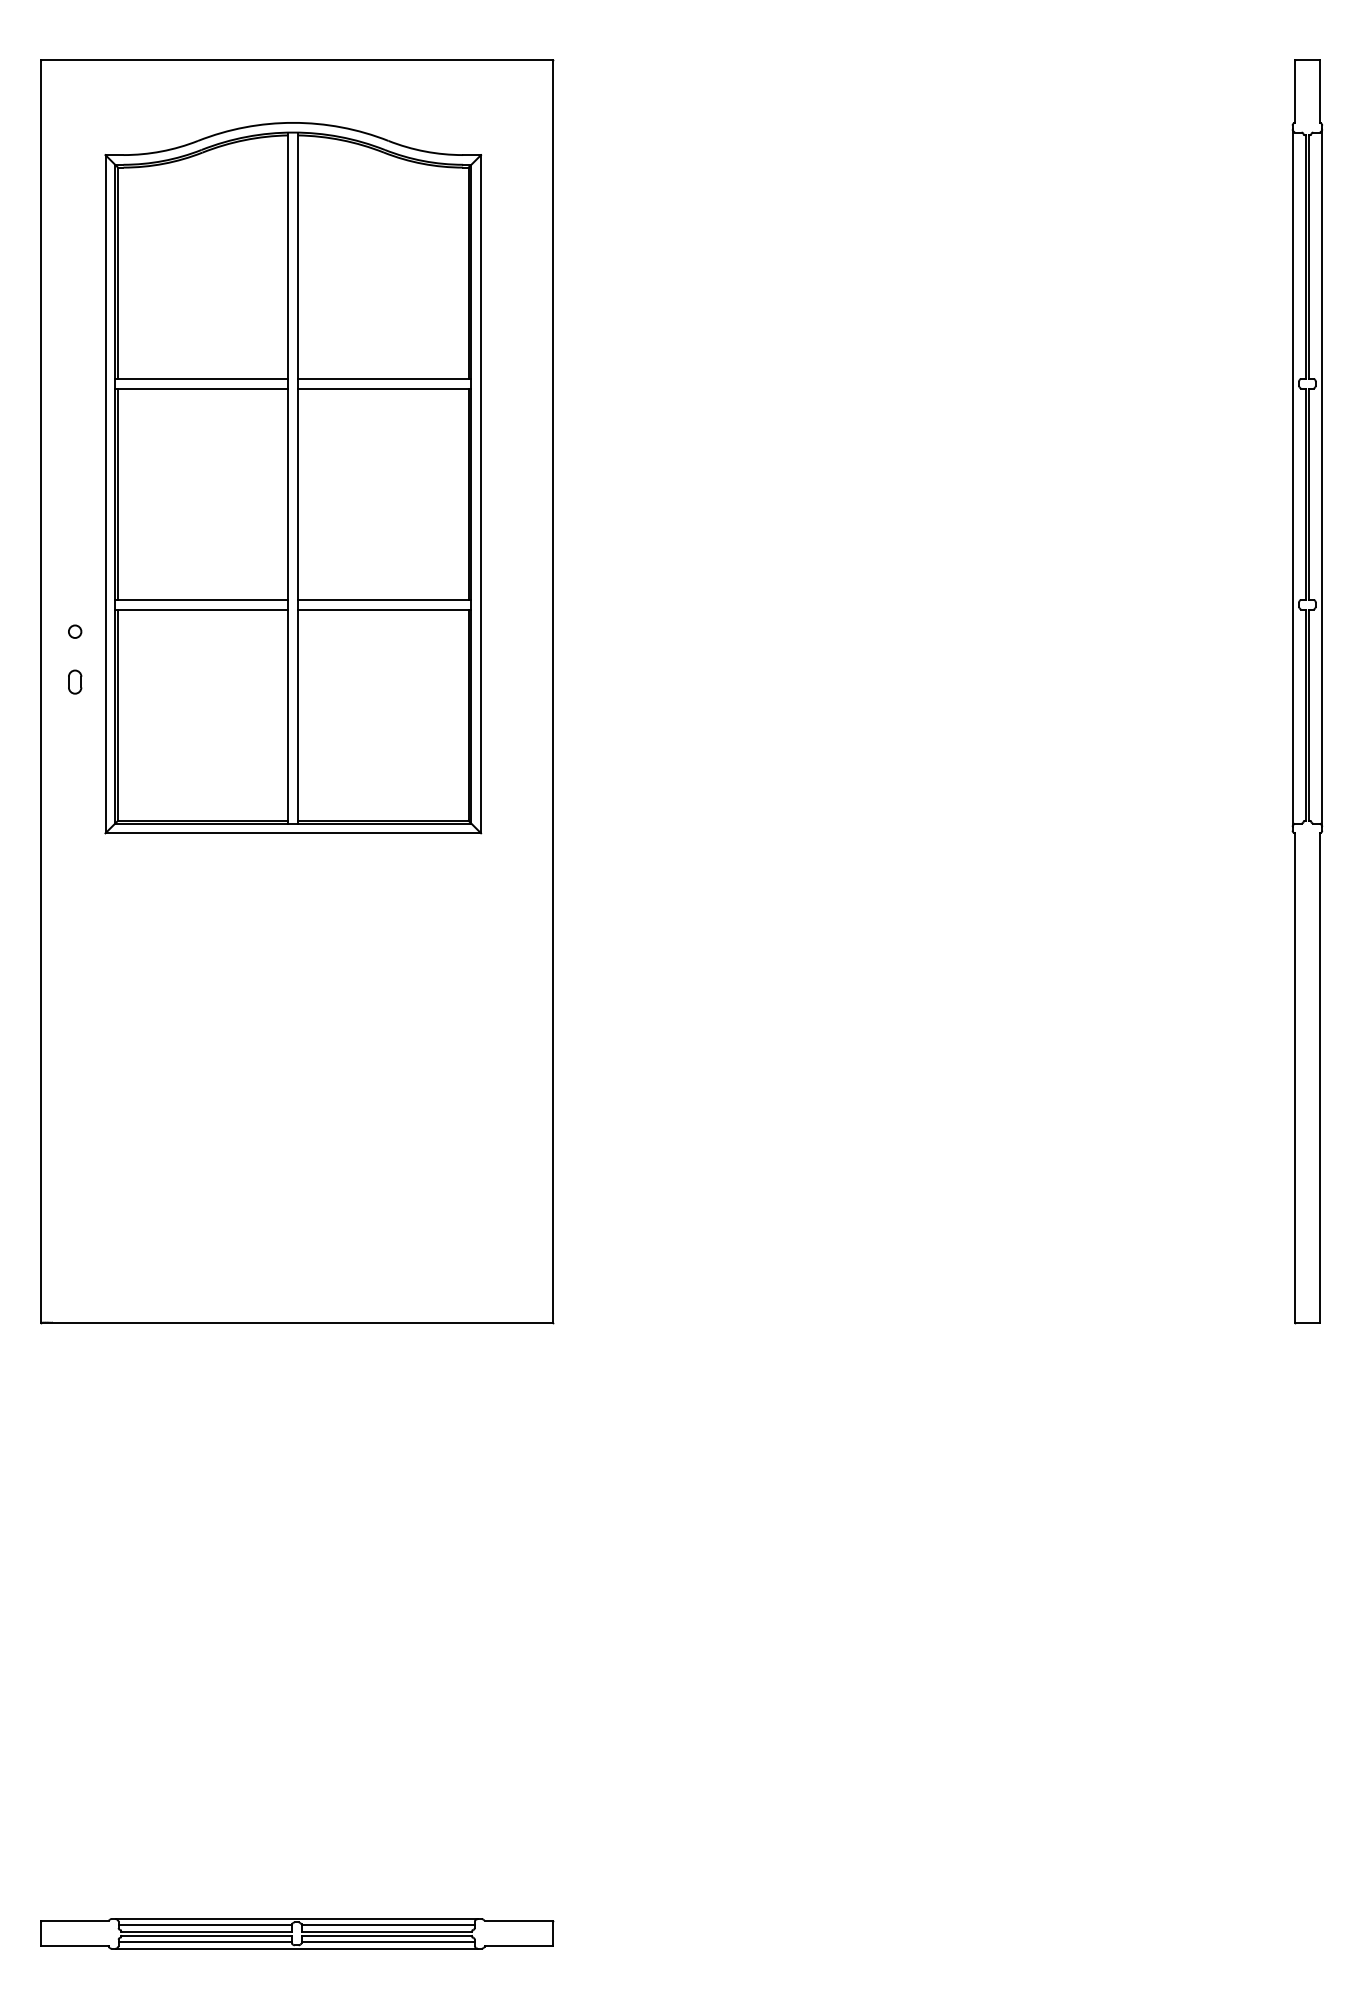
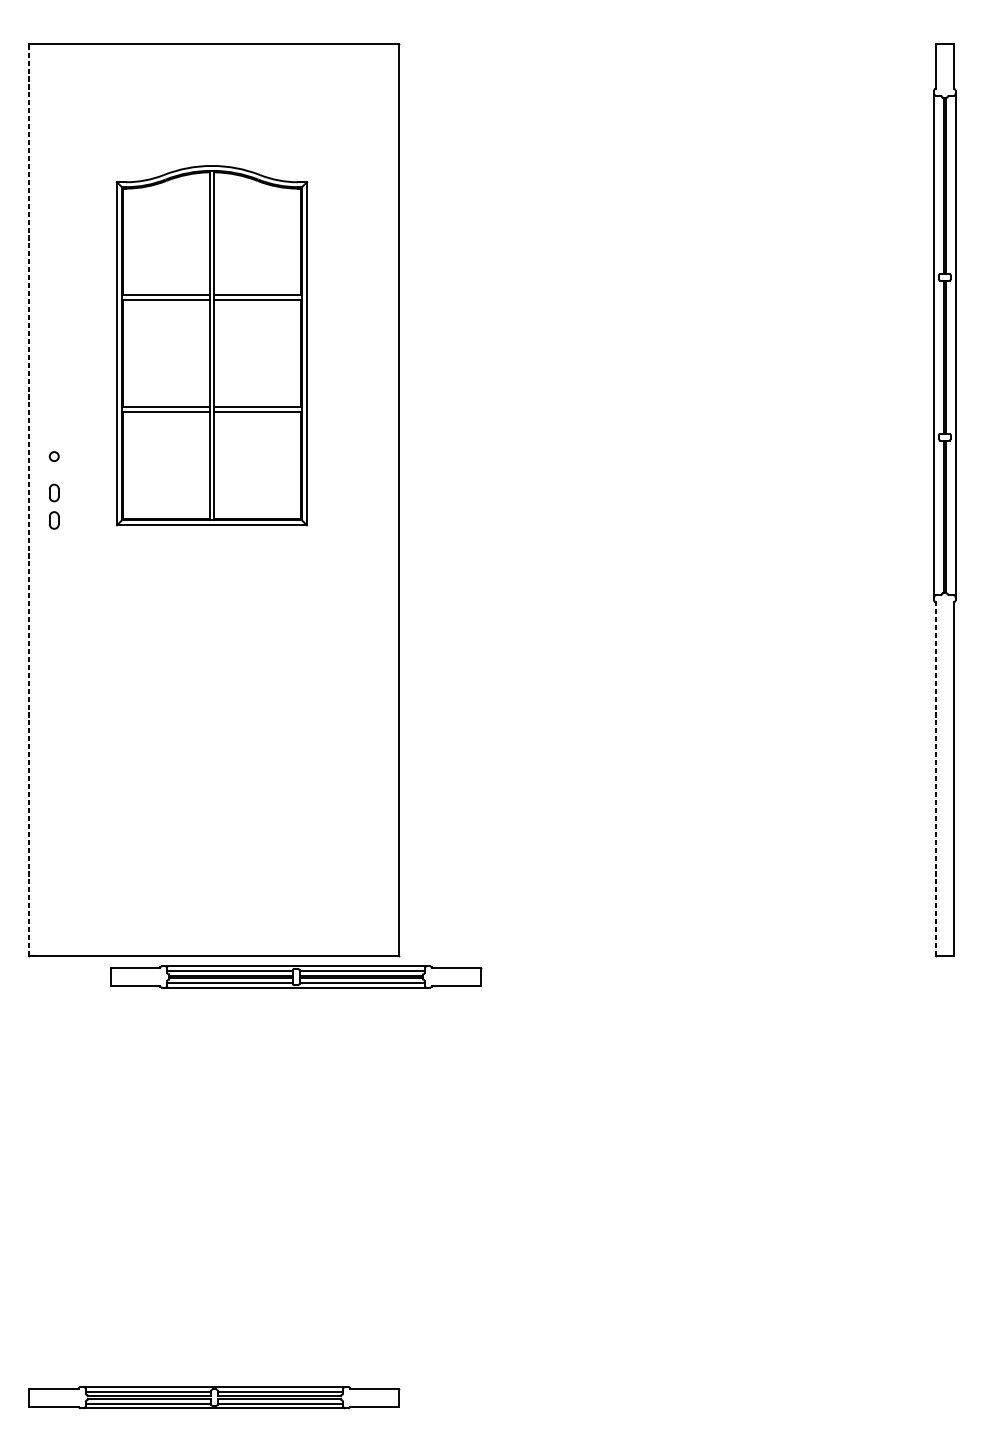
part: (293, 478) -> (212, 345), size x0.7
line: (40, 691) -> (29, 499), solid -> dashed
part: (75, 719) -> (54, 520), added
line: (1294, 1078) -> (935, 779), solid -> dashed
part: (410, 1351) -> (296, 976), added

